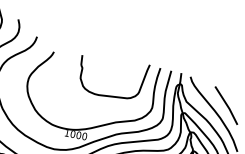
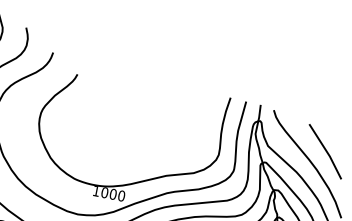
curve: (113, 95) -> (163, 137), removed

